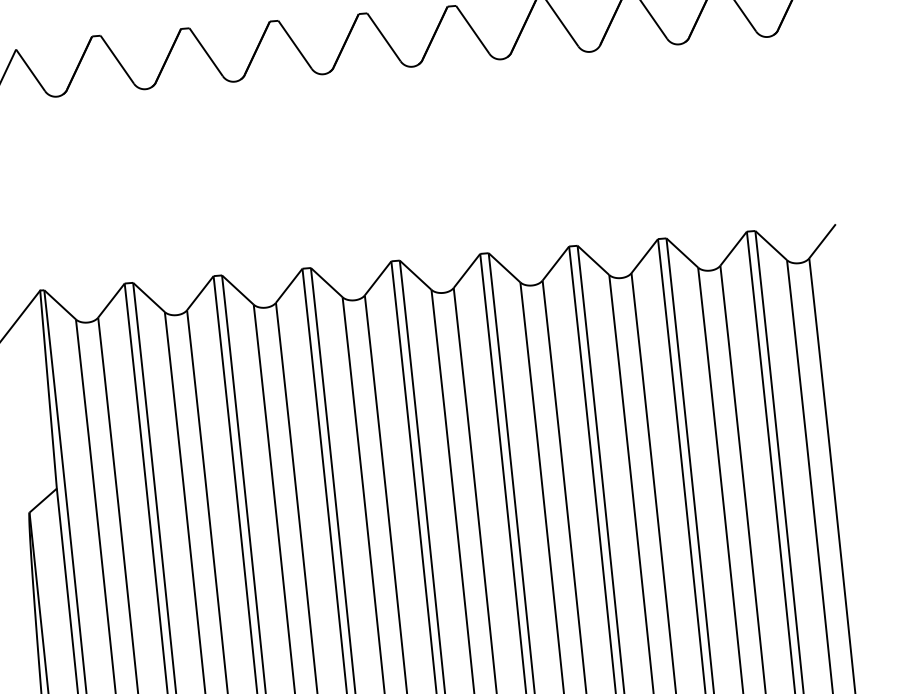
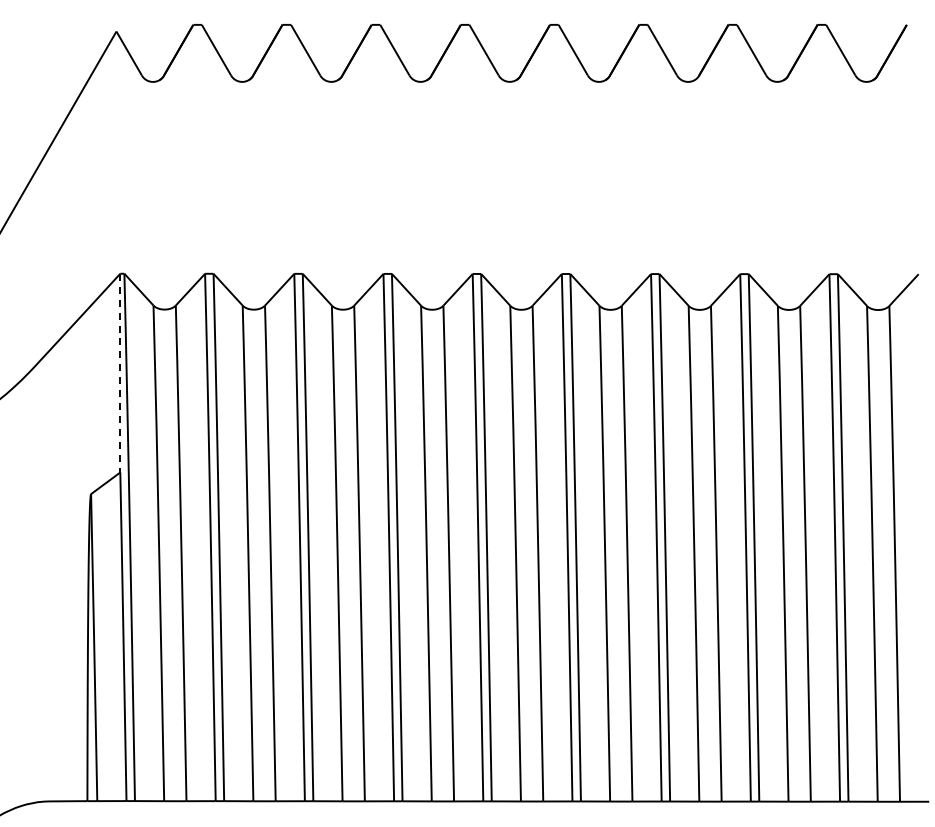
line: (48, 389) -> (120, 373), solid -> dashed

